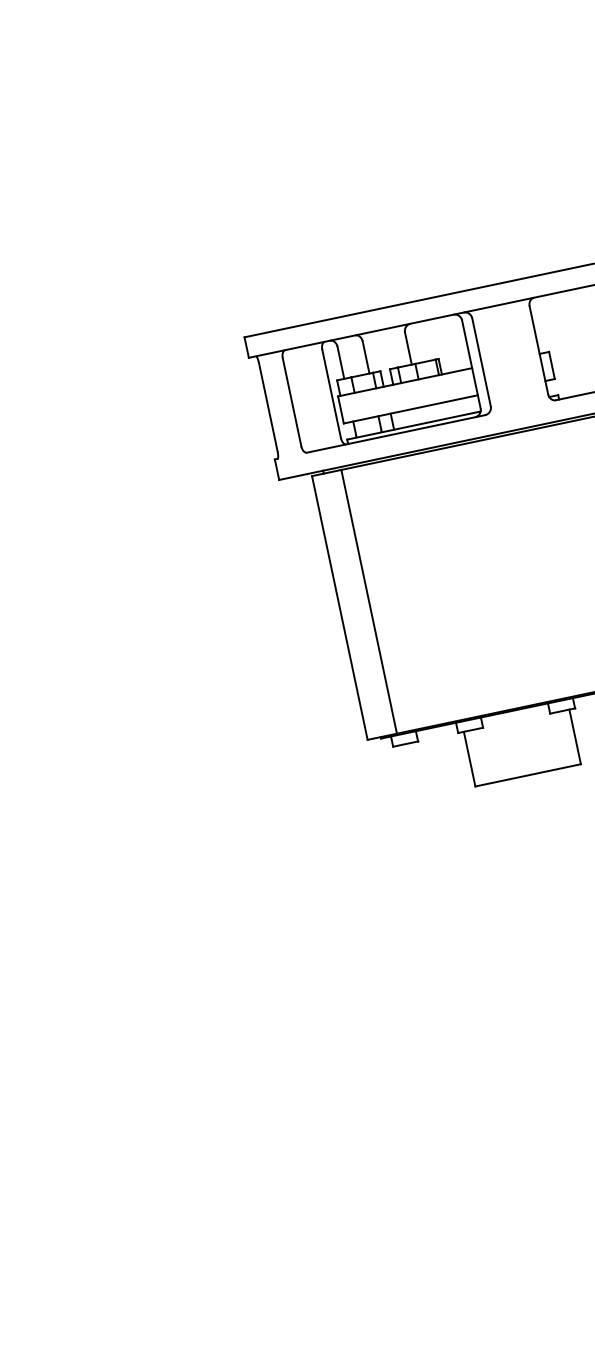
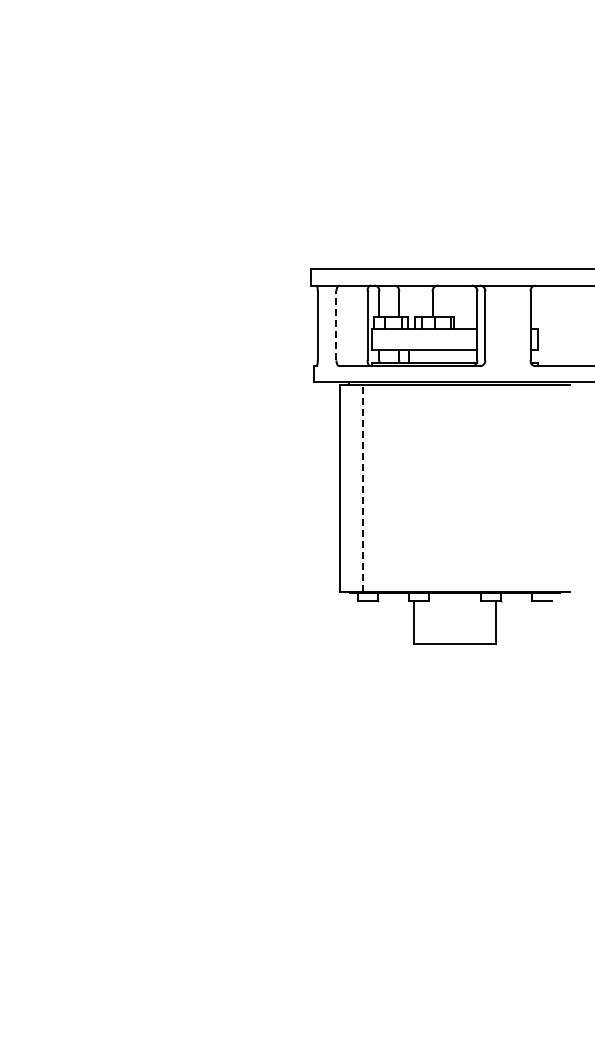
line: (292, 401) -> (336, 325), solid -> dashed
line: (368, 602) -> (362, 488), solid -> dashed

